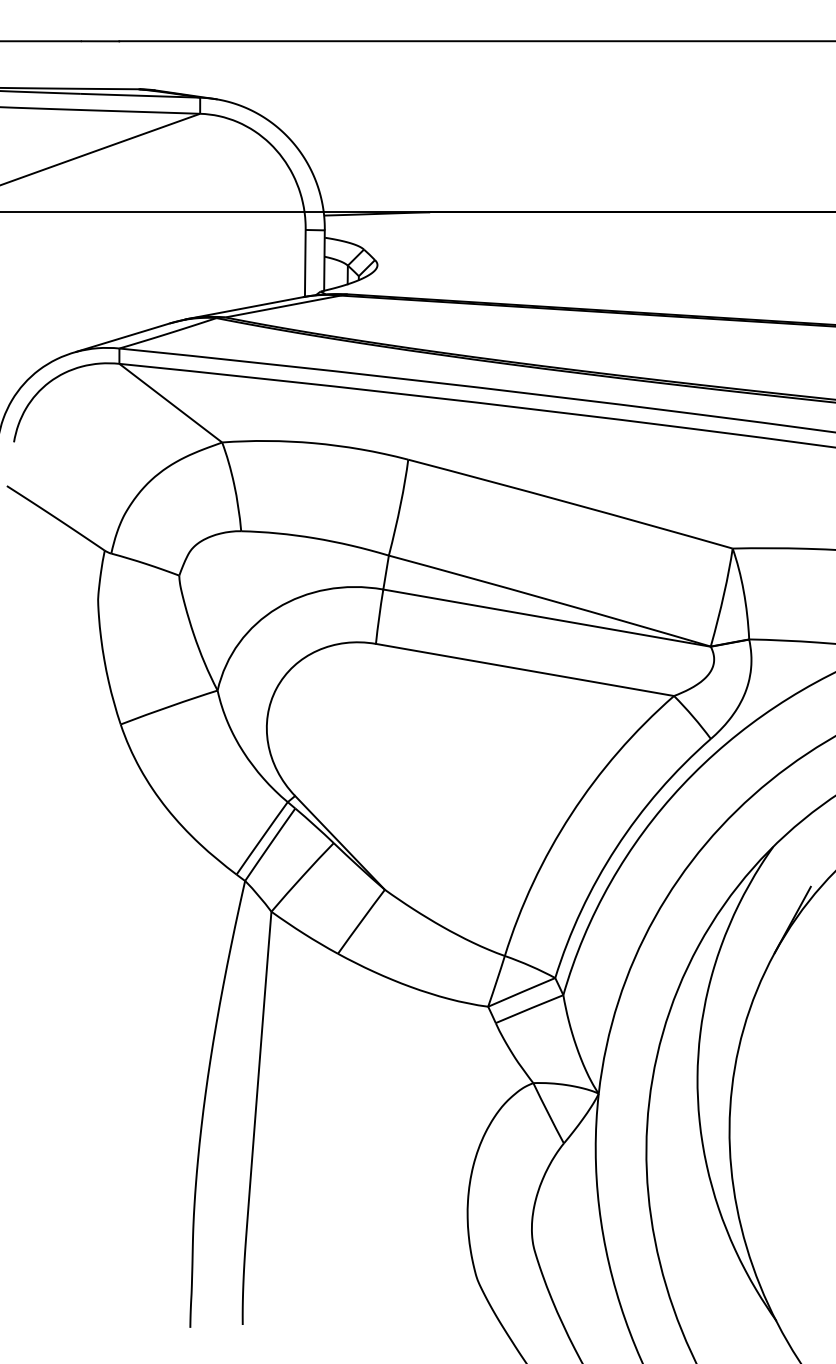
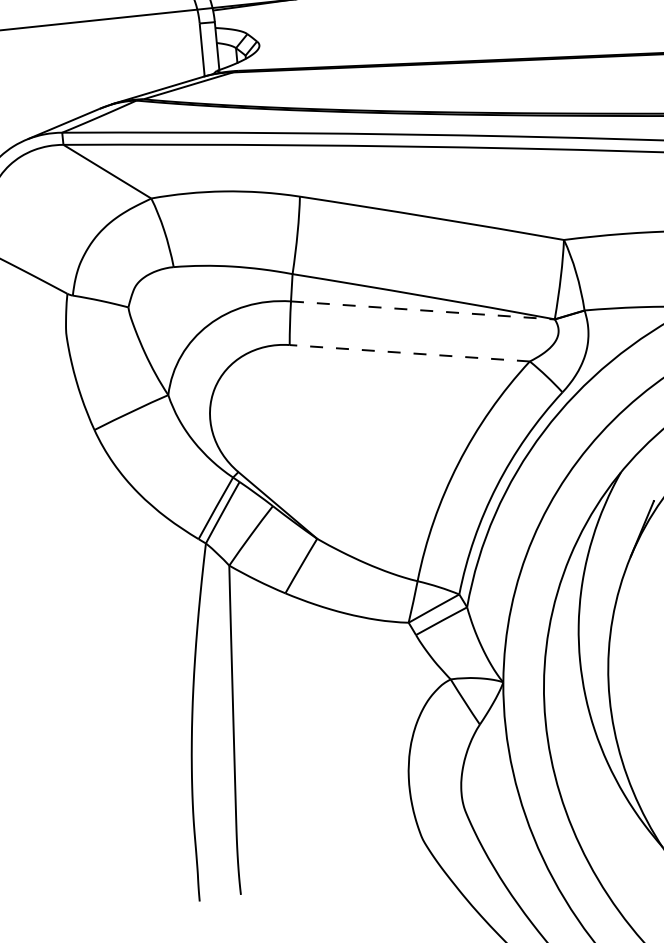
line: (547, 618) -> (423, 310), solid -> dashed
line: (524, 669) -> (409, 352), solid -> dashed

